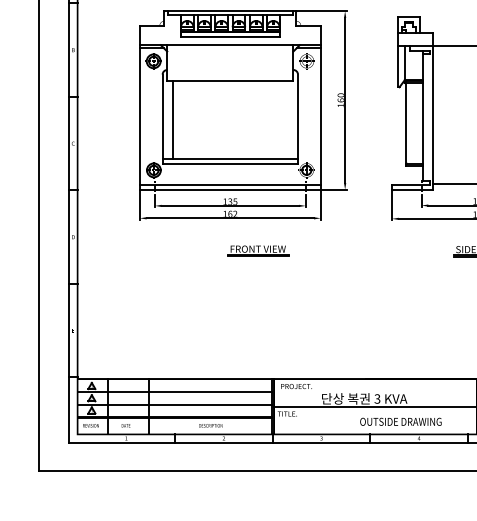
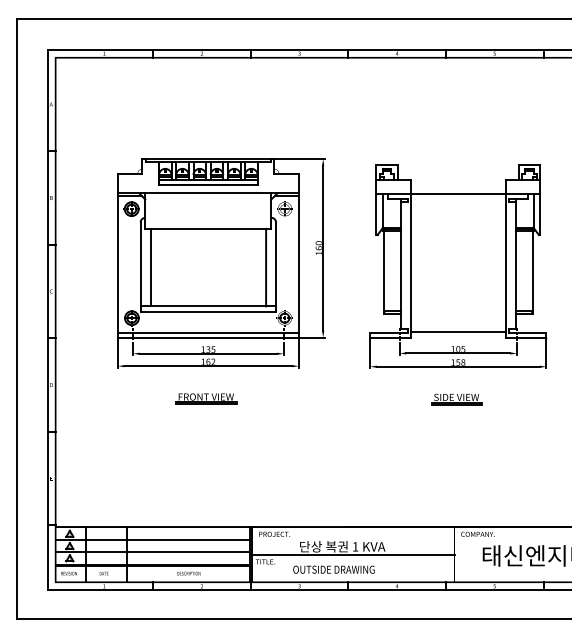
line: (288, 119) -> (266, 267), added
part: (258, 250) -> (206, 398), moved
text: (377, 398) -> (355, 546), 3 -> 1
text: (400, 421) -> (333, 569), moved

